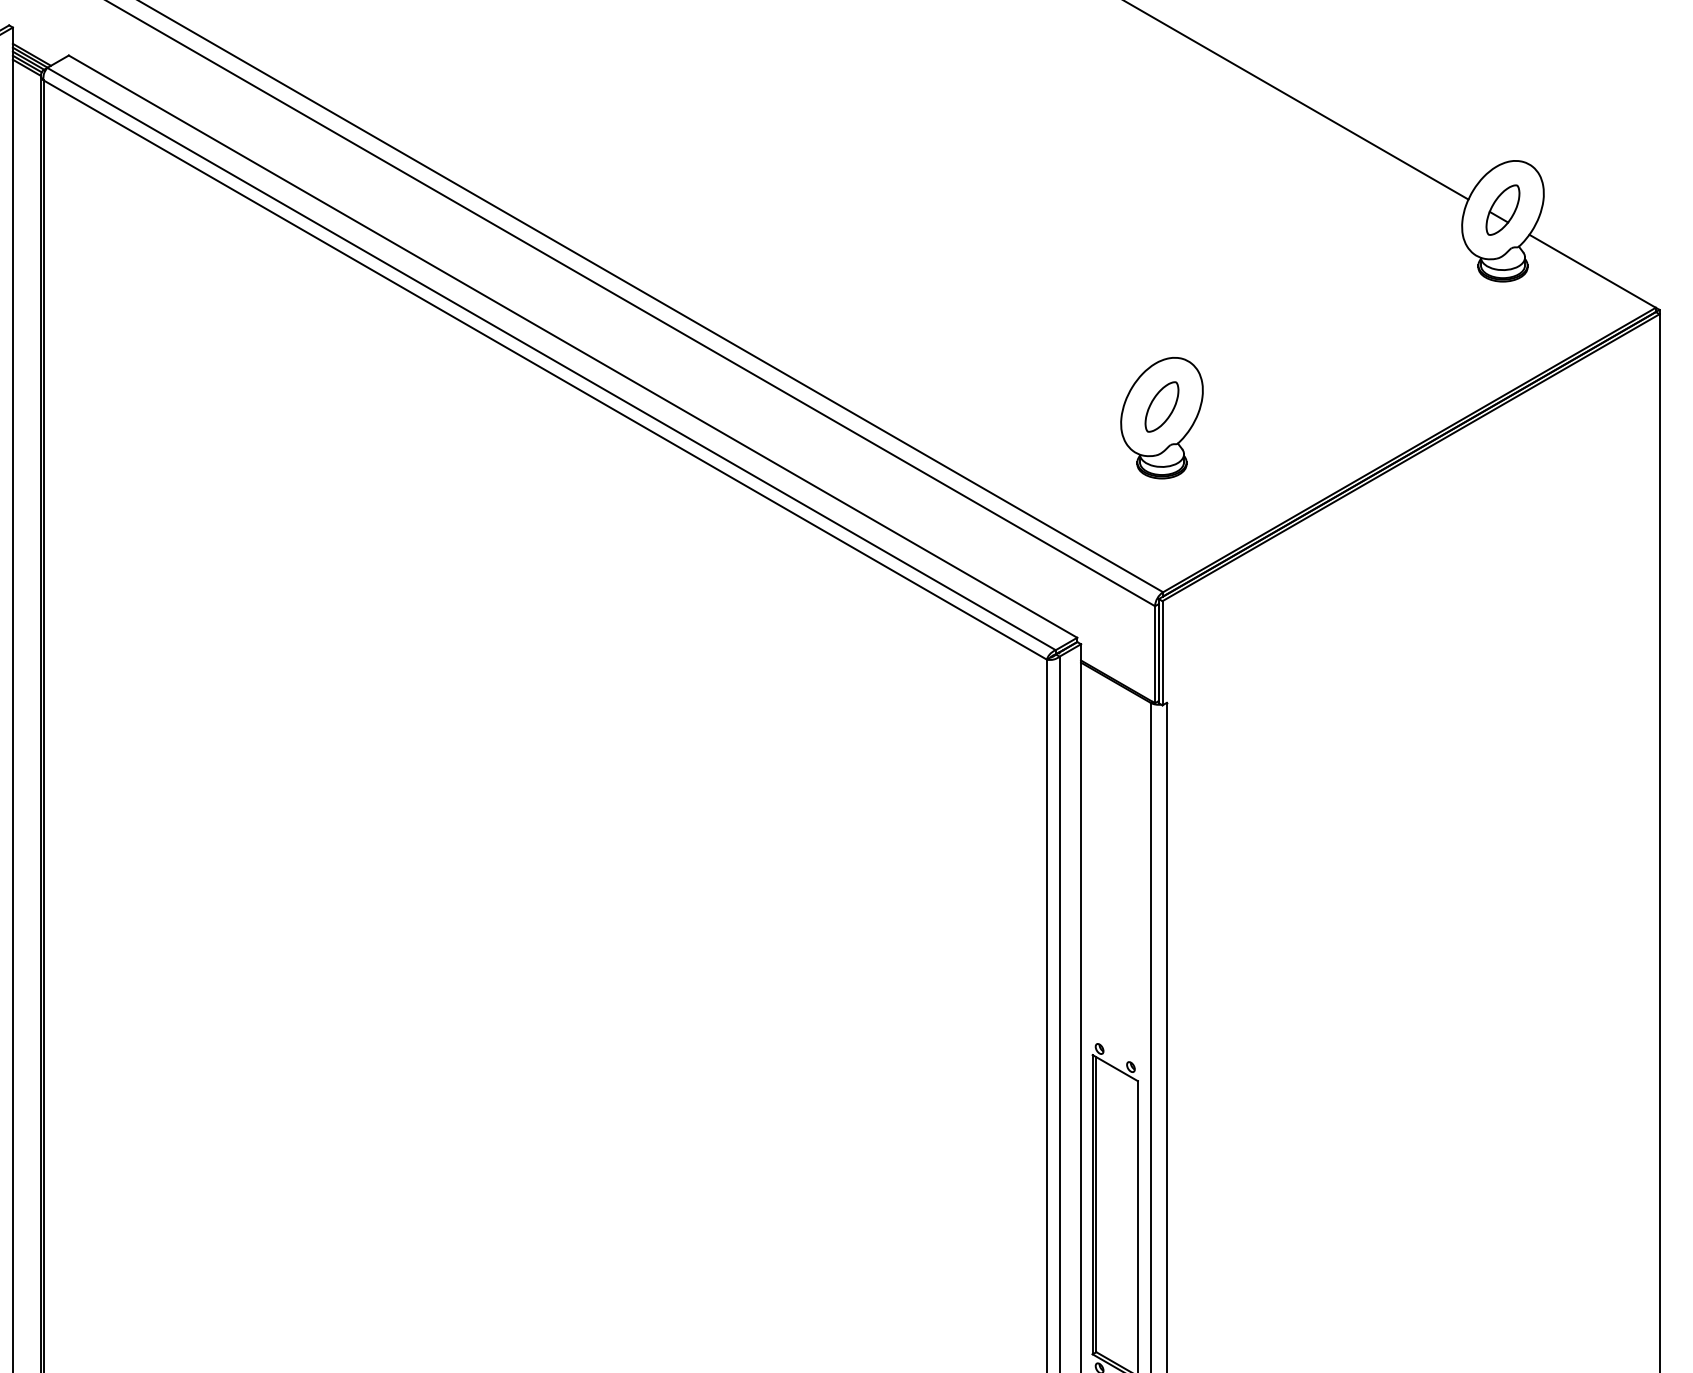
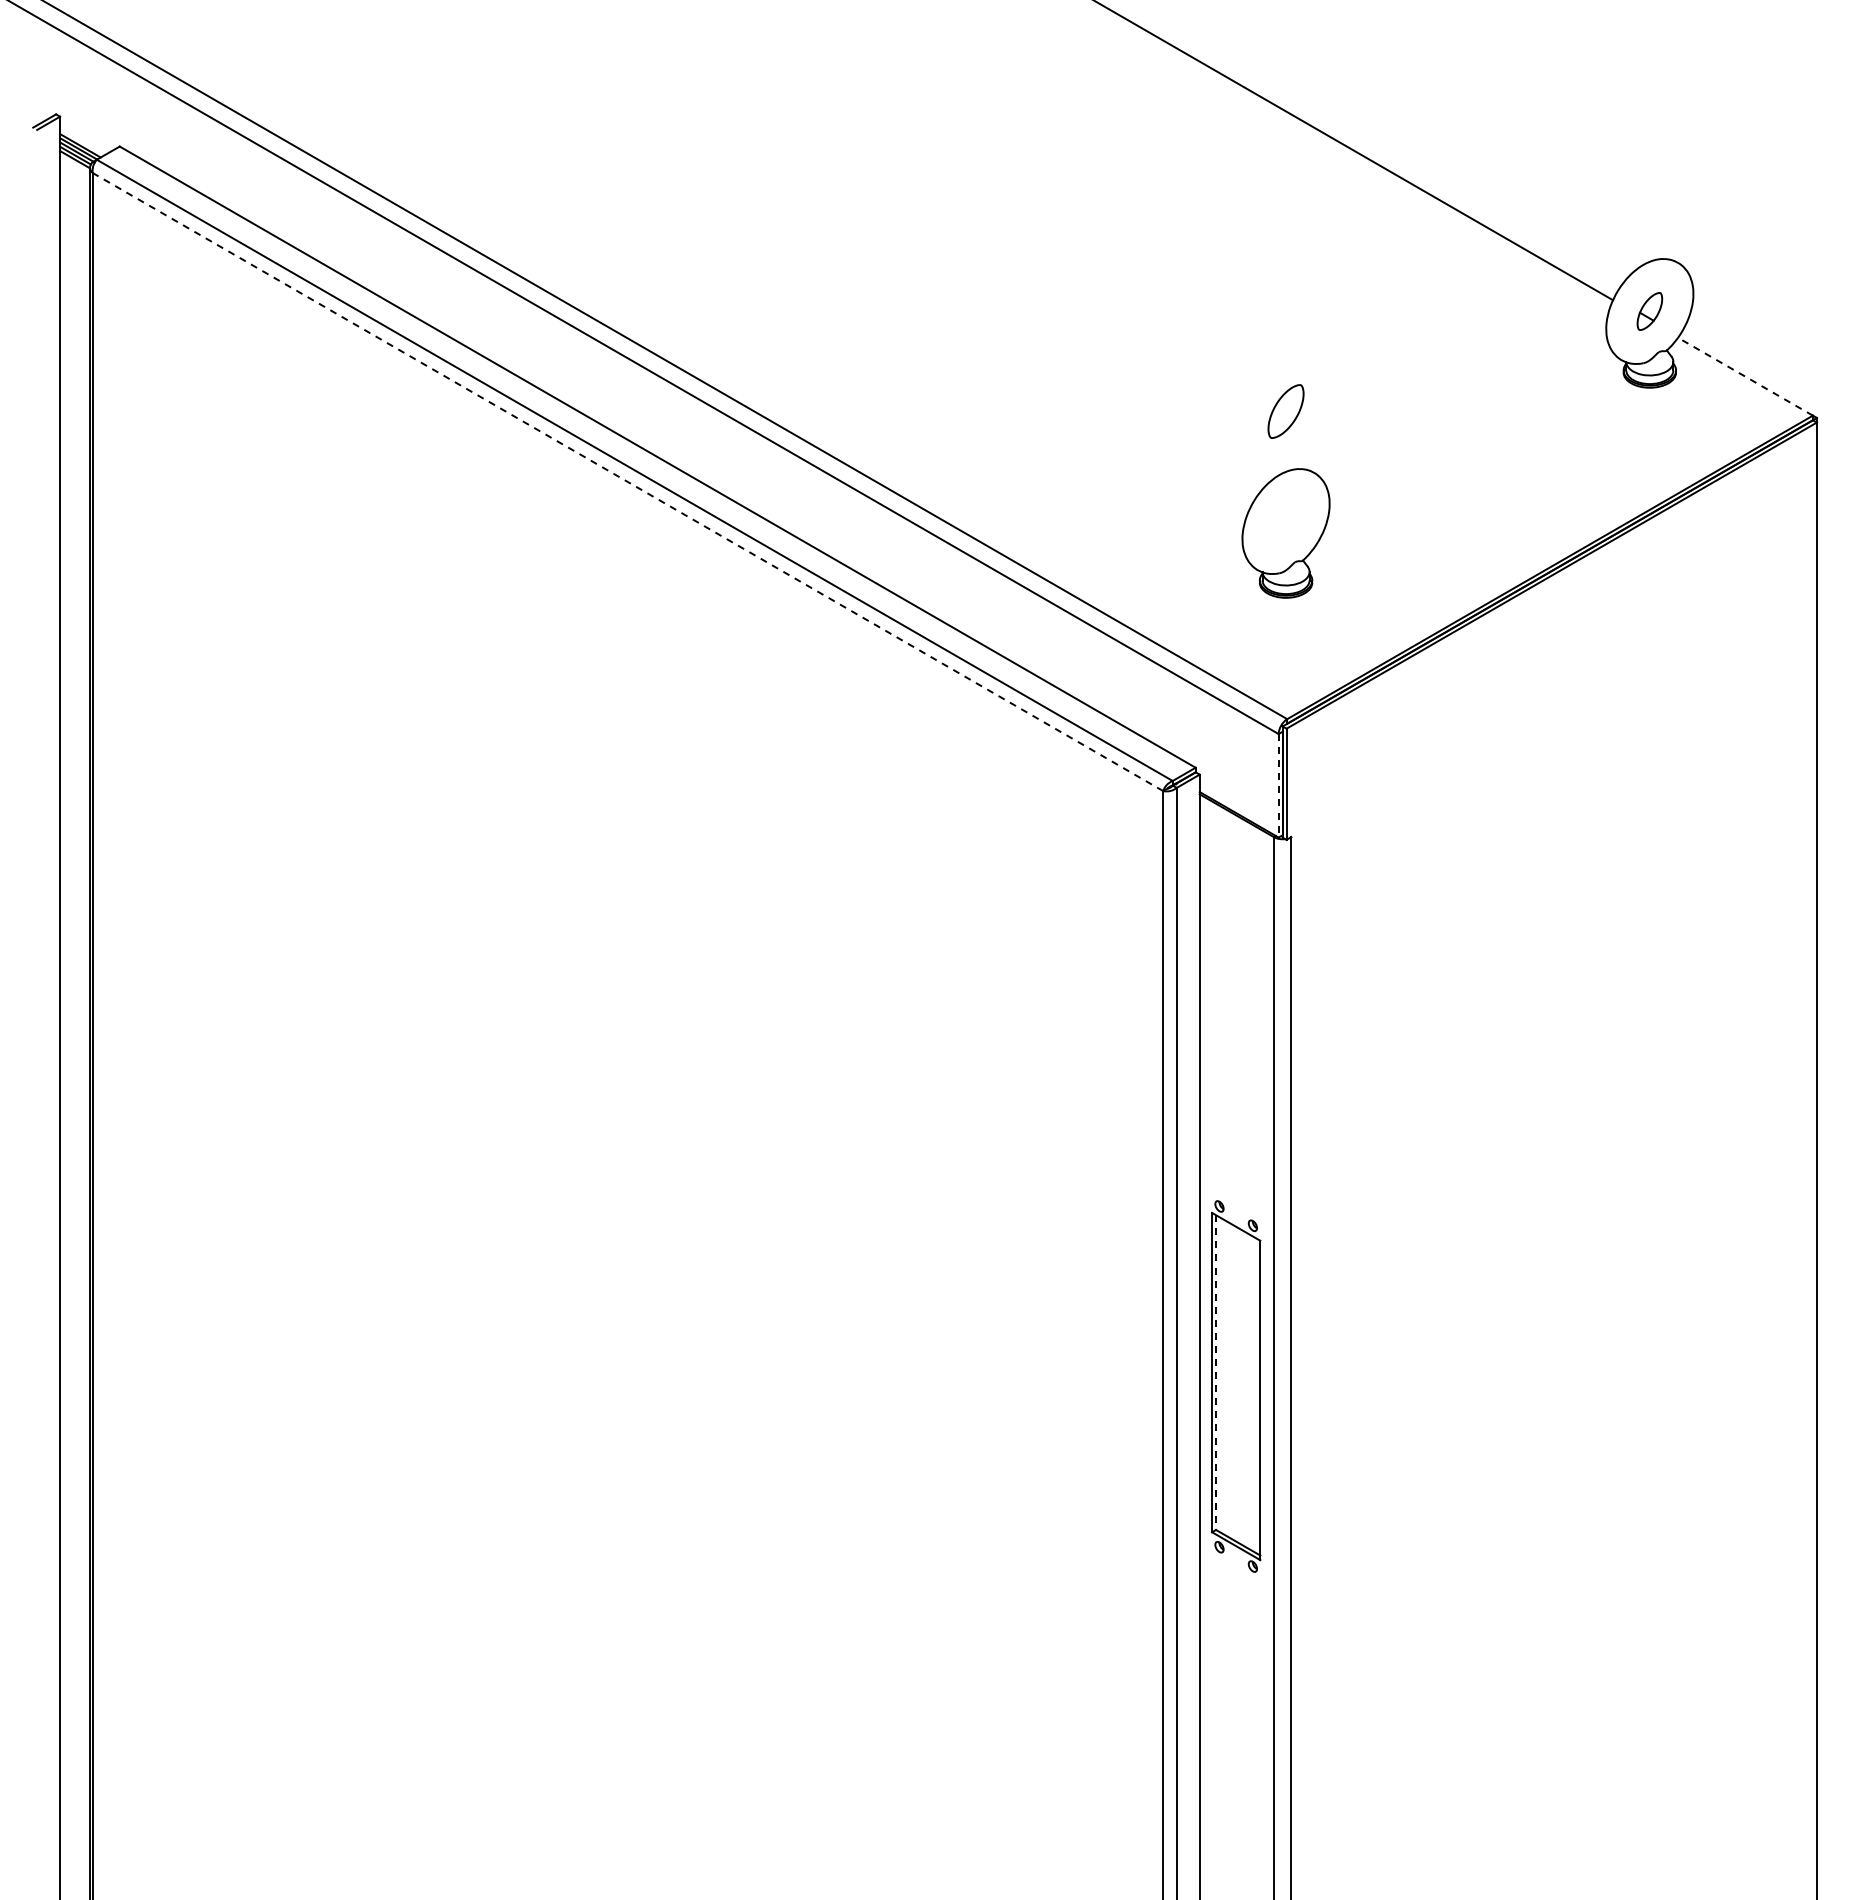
part: (1502, 210) -> (1649, 311), size x0.7
line: (1592, 271) -> (1745, 376), solid -> dashed
line: (545, 370) -> (628, 482), solid -> dashed
part: (1161, 406) -> (1285, 411), moved
line: (1154, 654) -> (1278, 785), solid -> dashed
line: (1096, 1205) -> (1216, 1373), solid -> dashed

